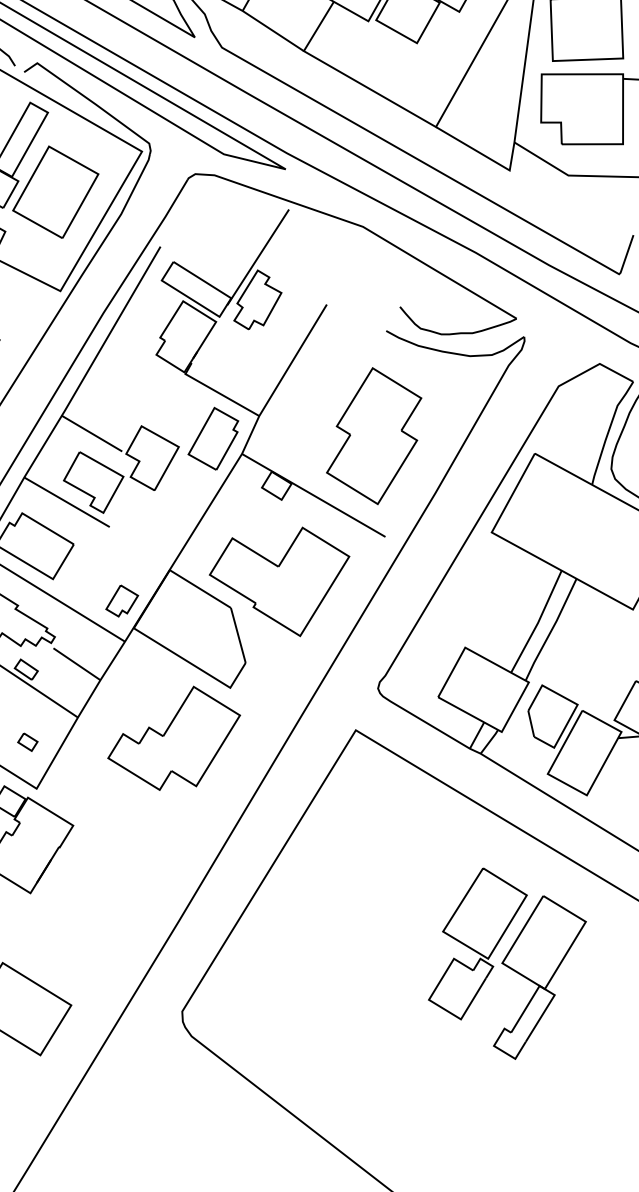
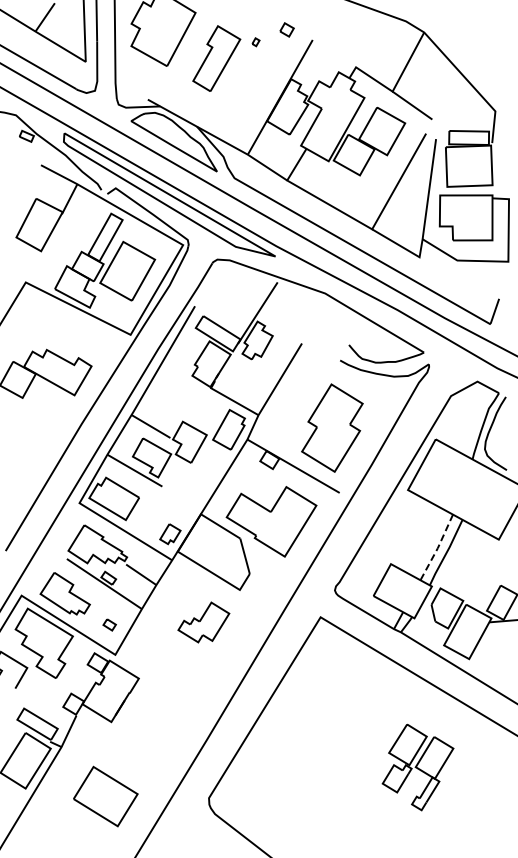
line: (537, 623) -> (437, 548), solid -> dashed
part: (173, 738) -> (203, 622), size x0.6
part: (506, 963) -> (417, 767), size x0.7

